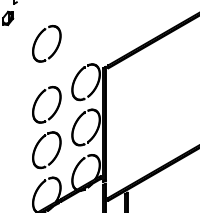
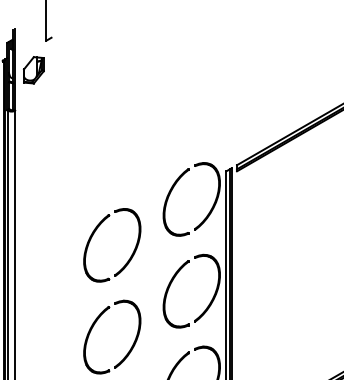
part: (38, 38) -> (95, 110), removed

